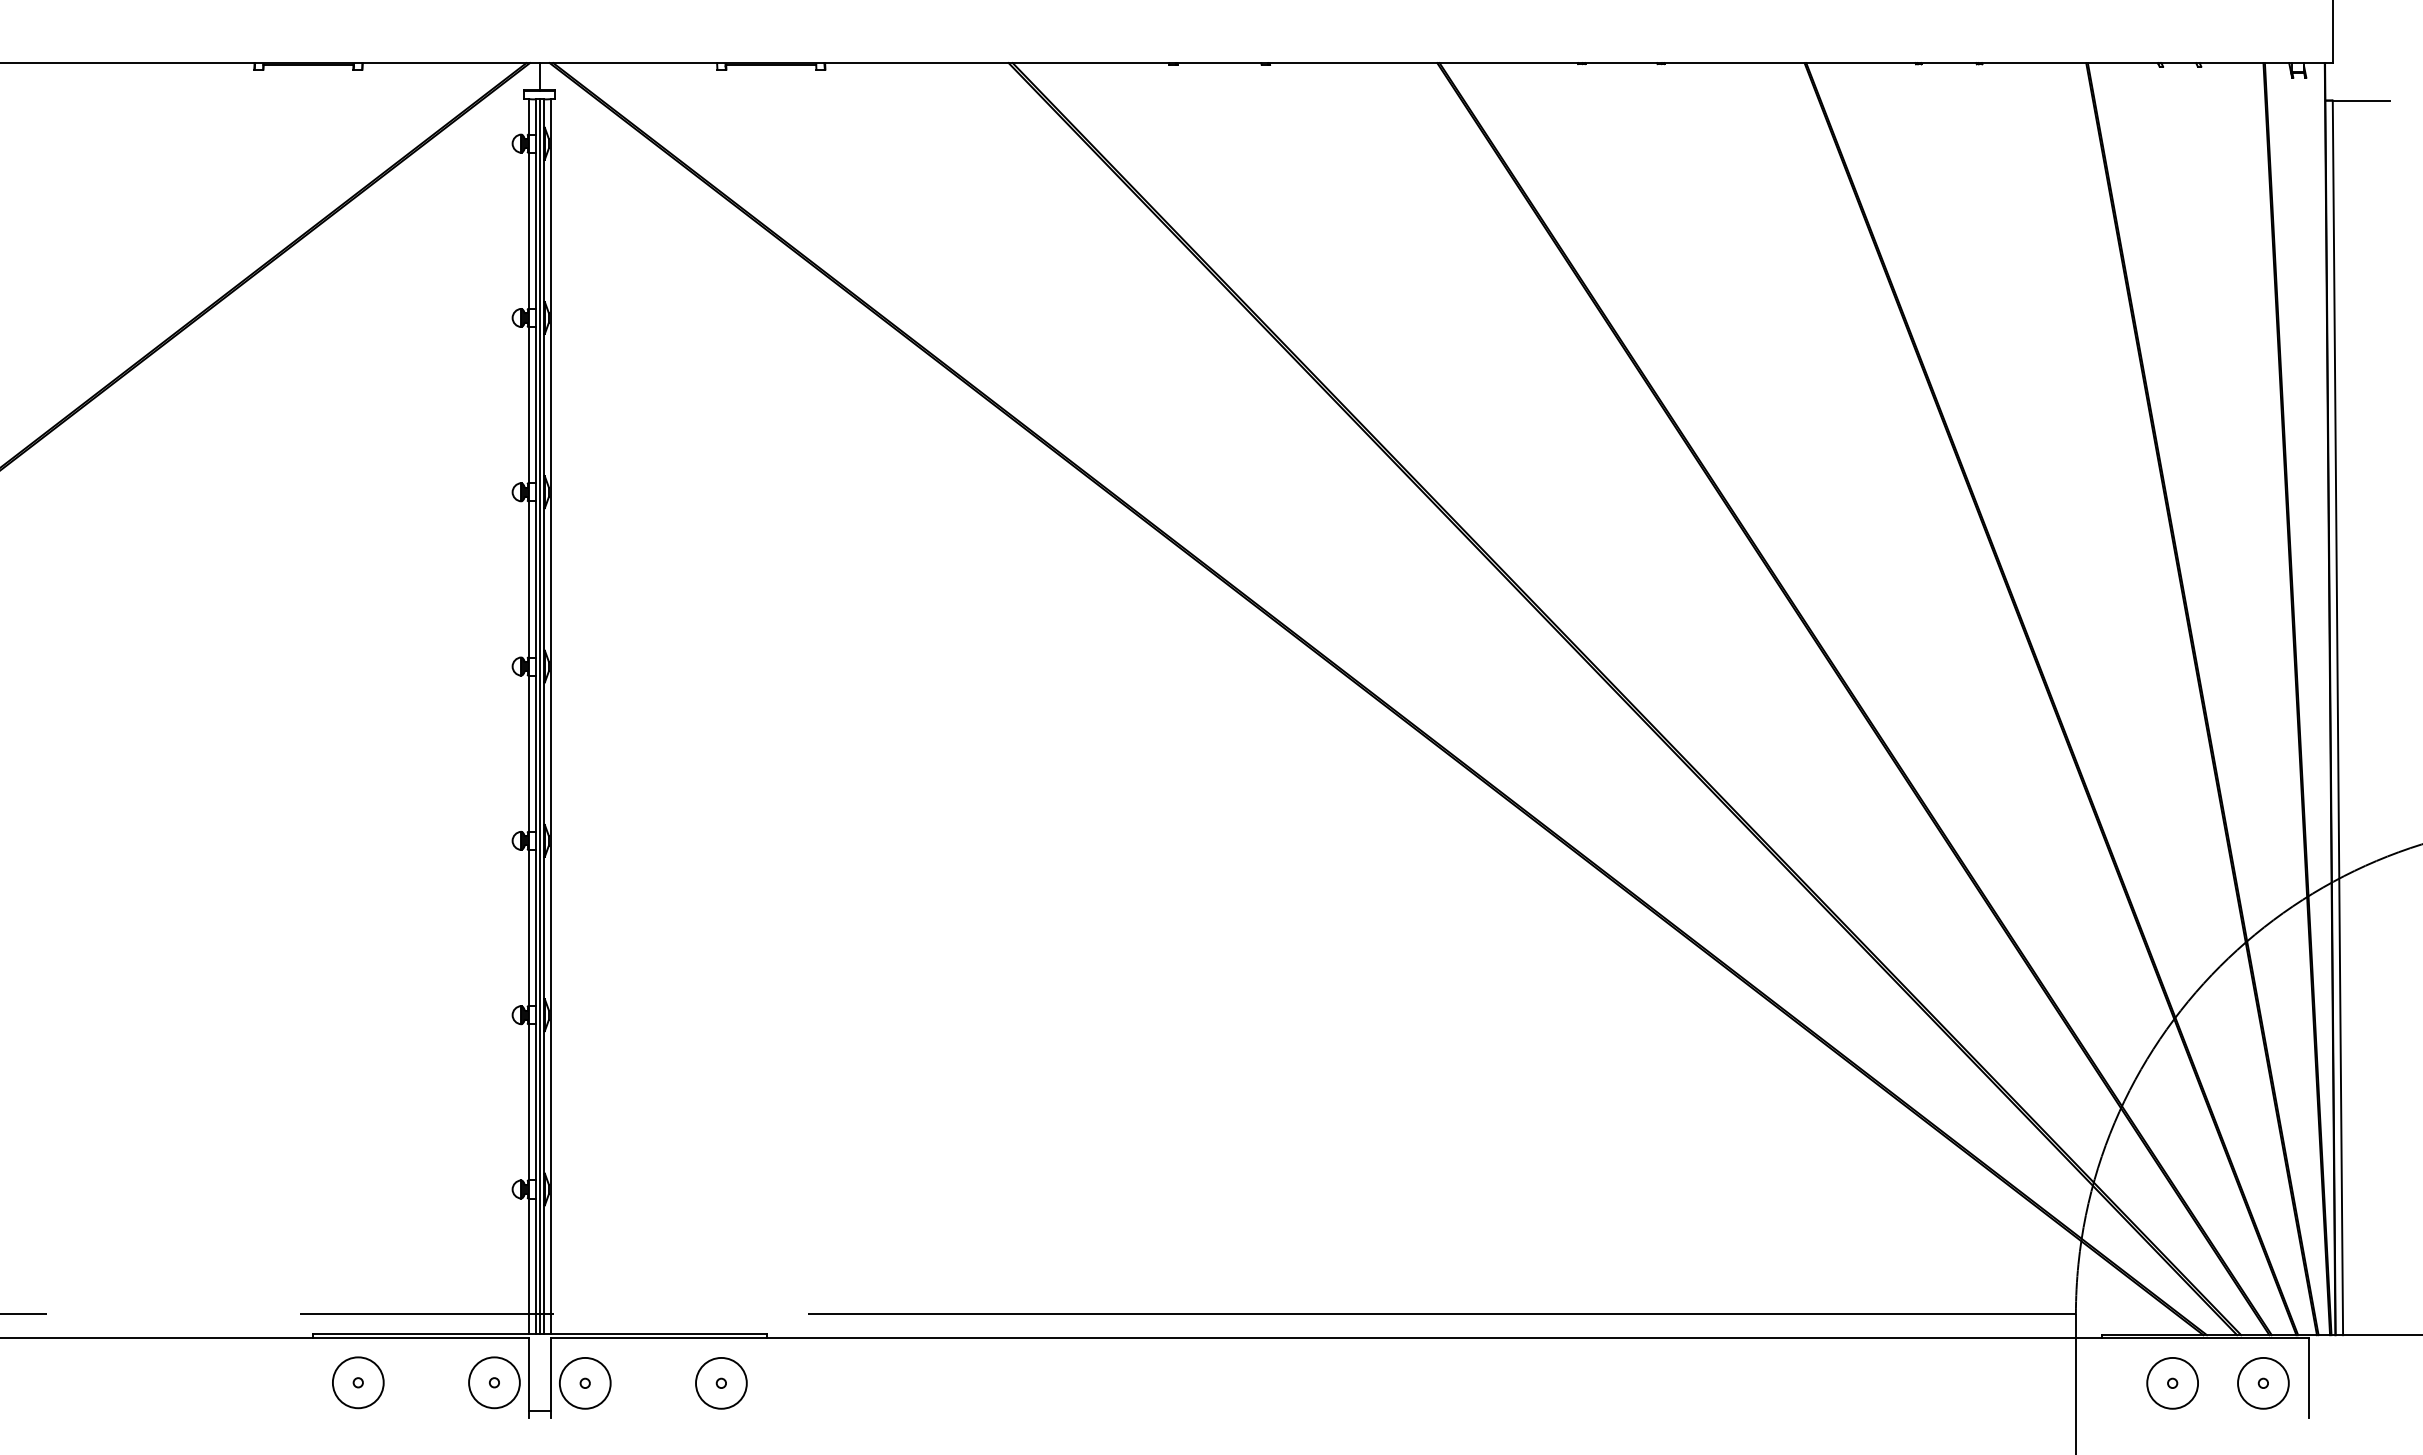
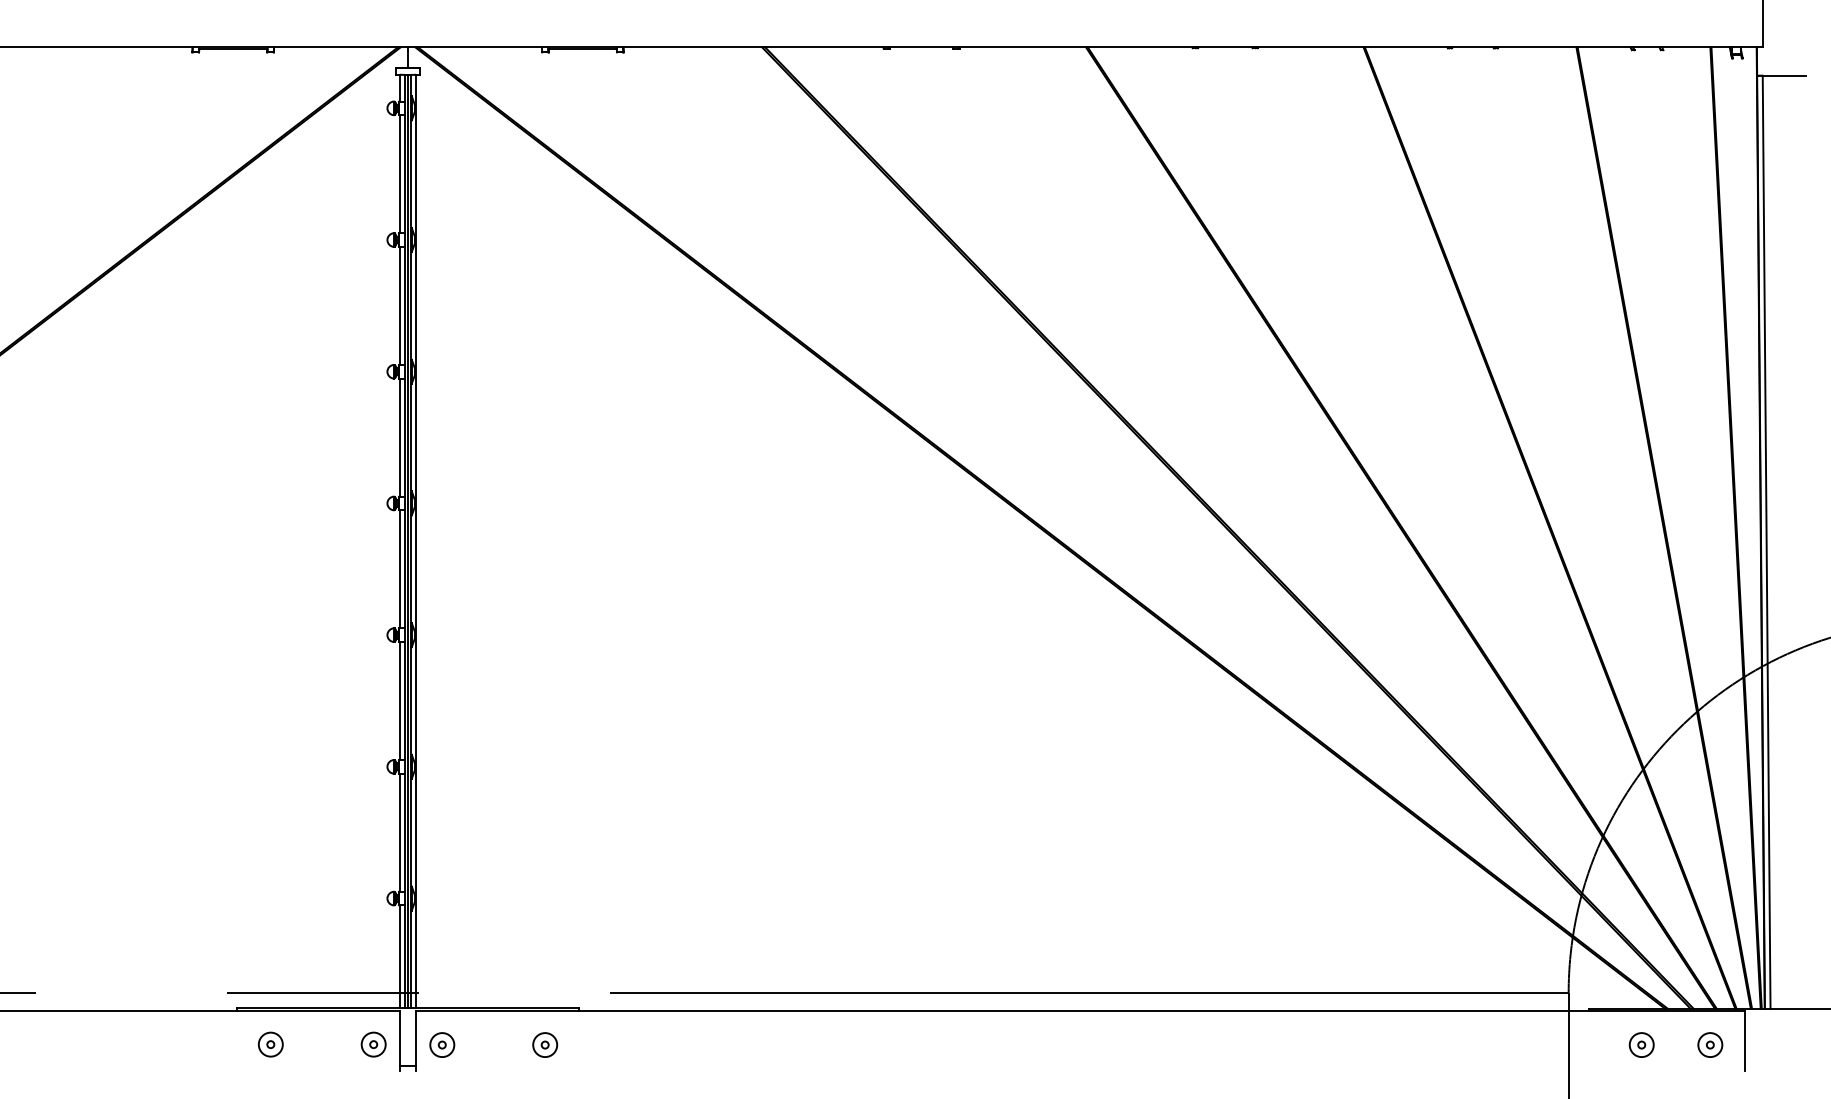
circle: (358, 1382) -> (270, 1044), size x0.62
circle: (494, 1382) -> (373, 1044), size x0.62
circle: (585, 1383) -> (442, 1045), size x0.62
circle: (721, 1383) -> (545, 1045), size x0.62
circle: (2172, 1383) -> (1641, 1045), size x0.62
circle: (2263, 1383) -> (1710, 1045), size x0.62

